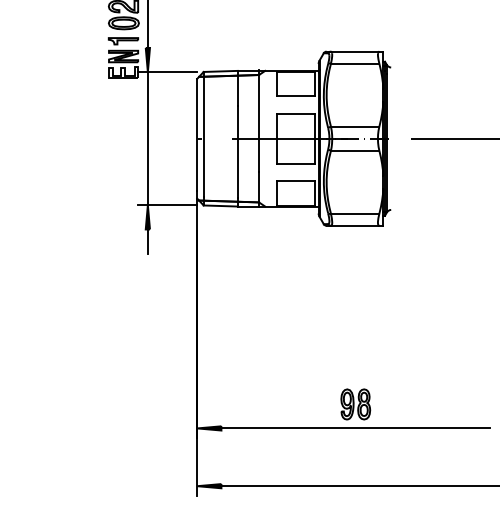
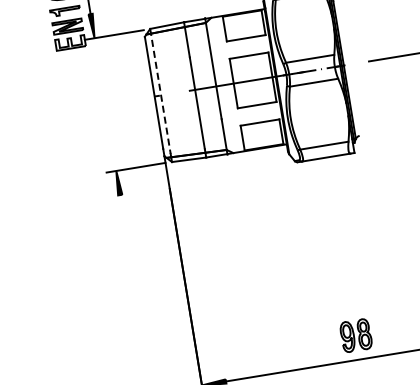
line: (203, 134) -> (160, 91), solid -> dashed
line: (147, 138) -> (105, 104), removed
line: (147, 241) -> (121, 207), removed

